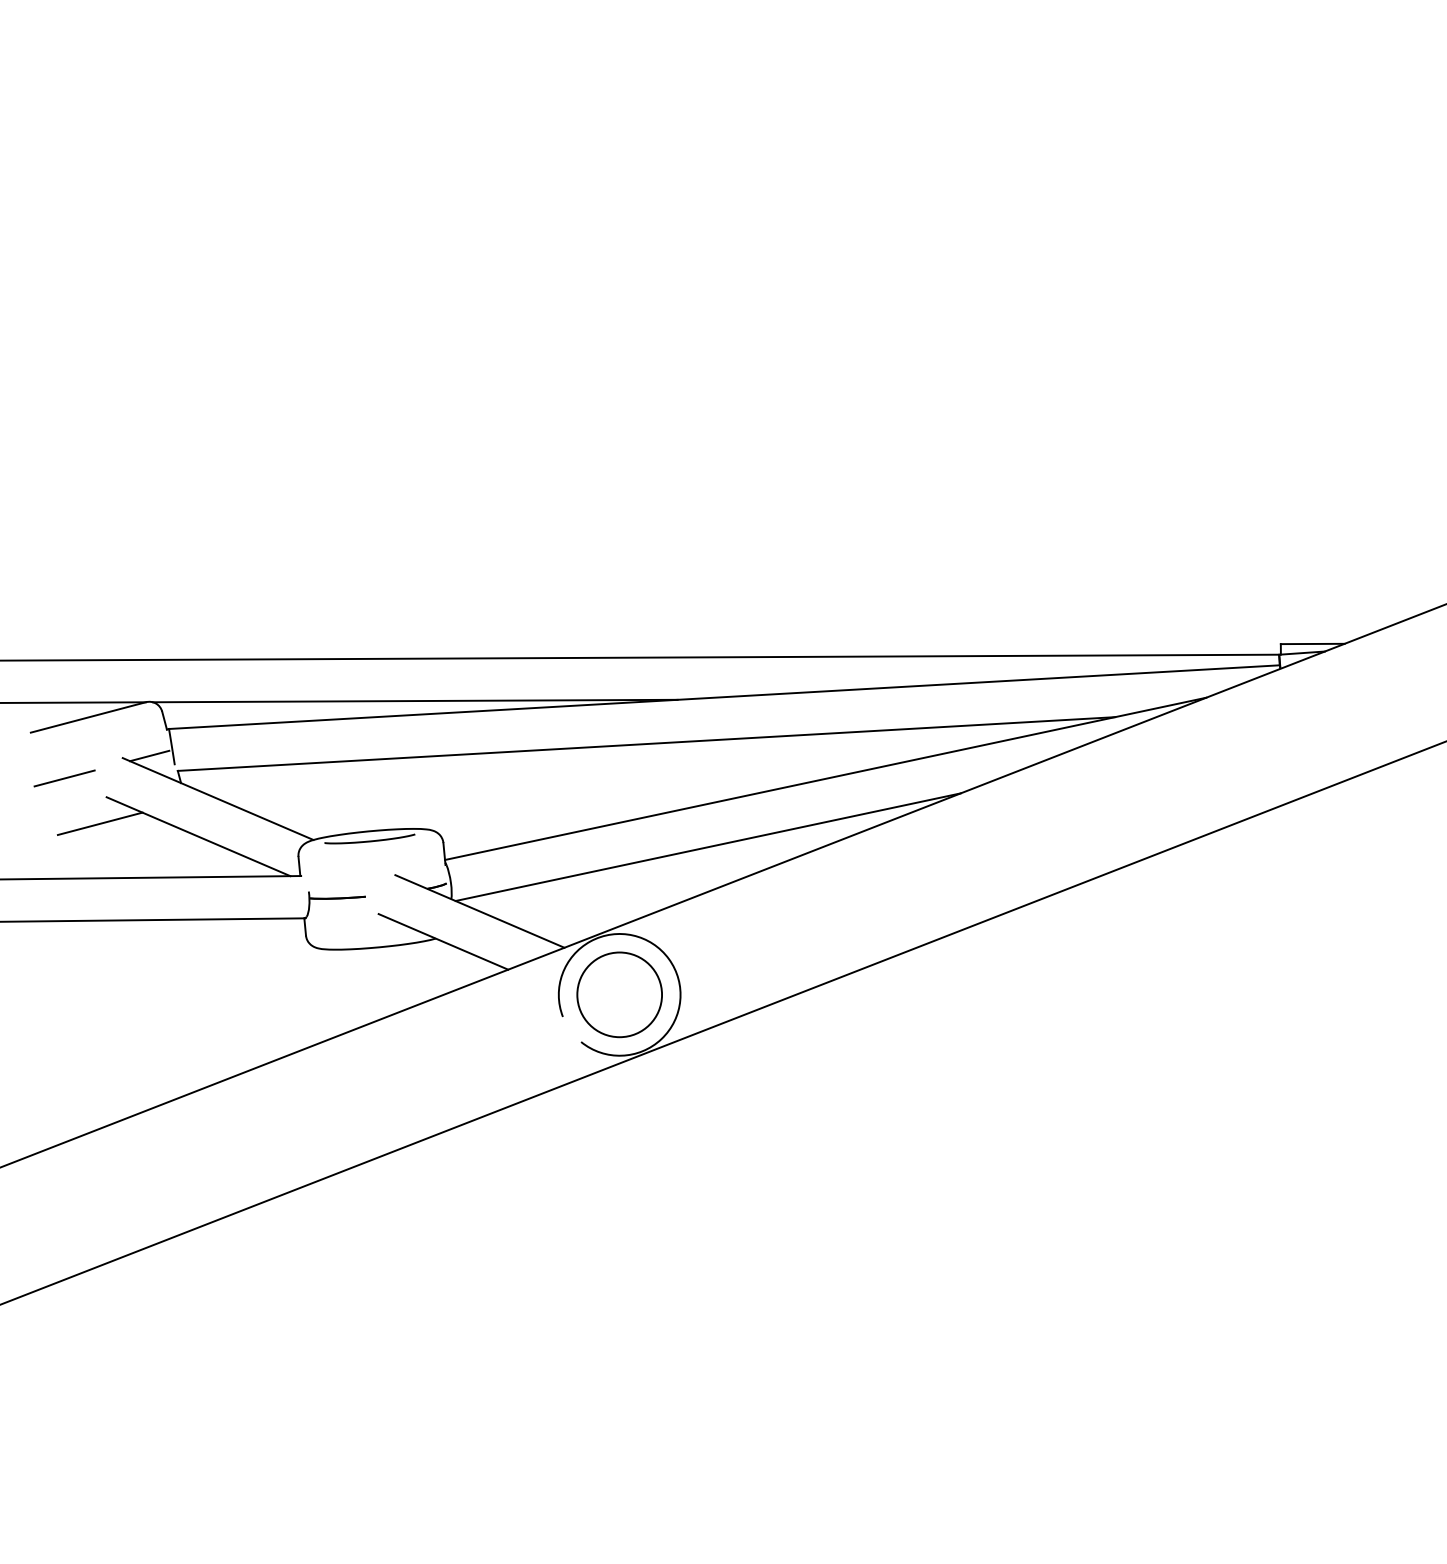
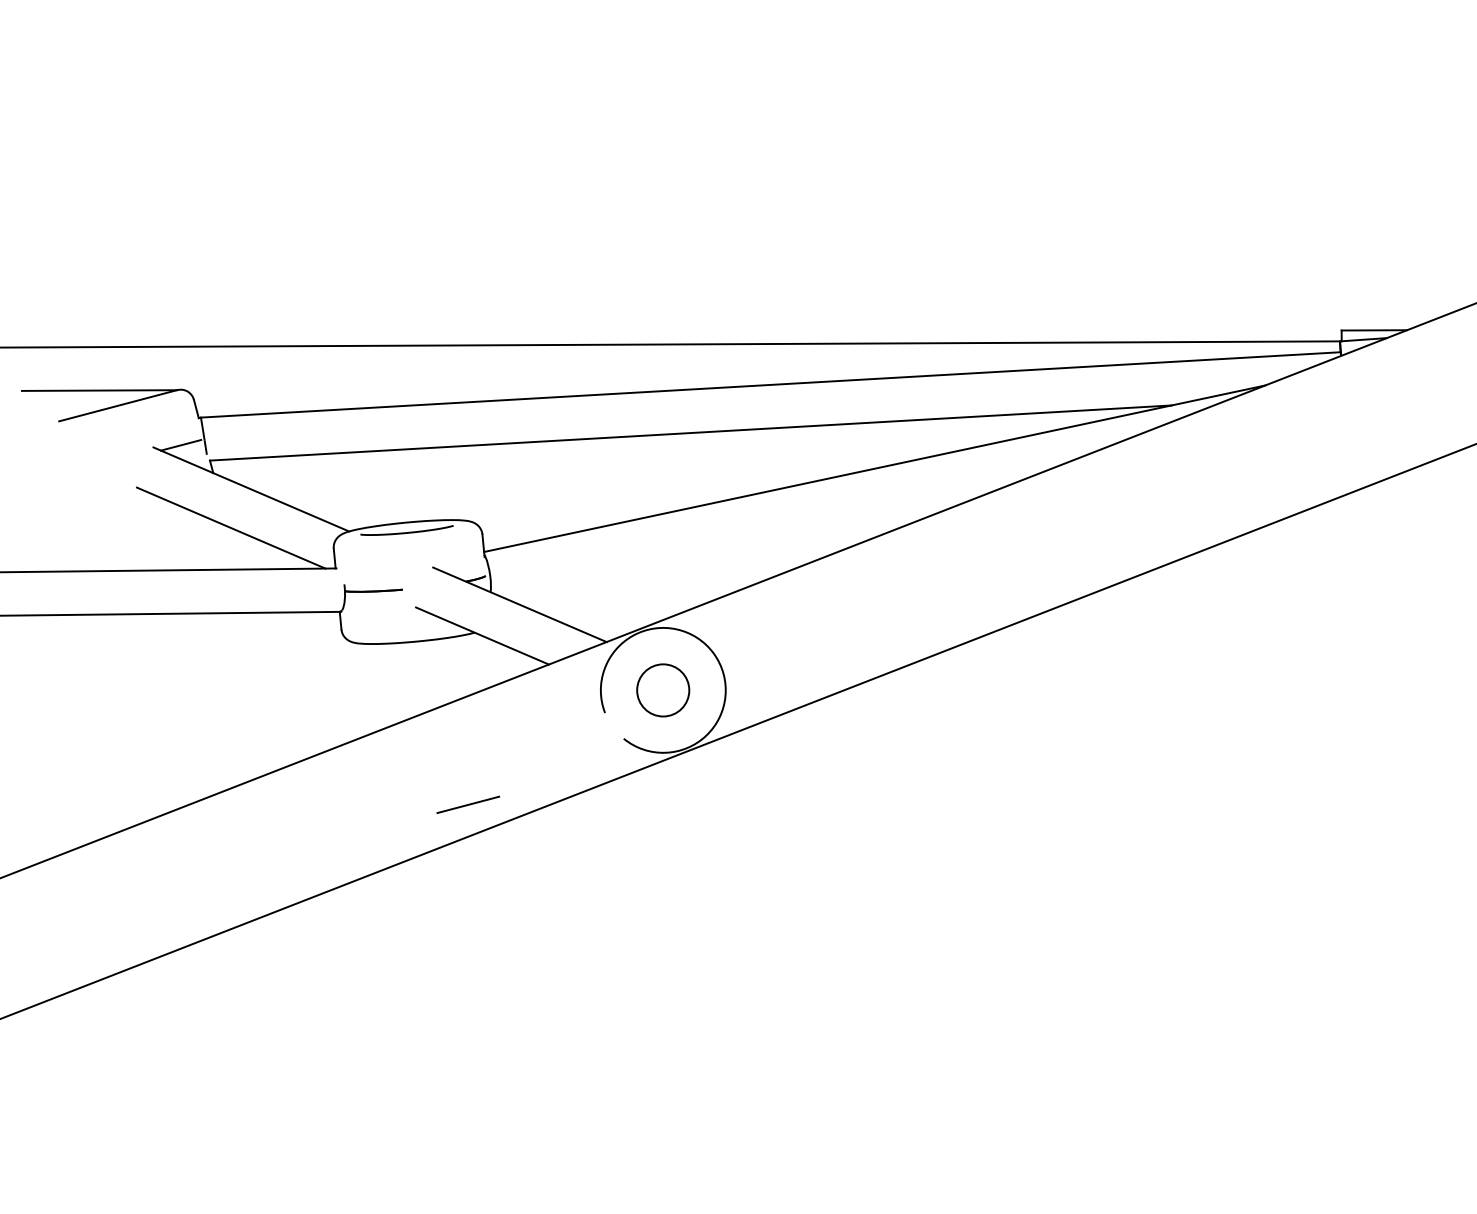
line: (414, 700) -> (452, 388), removed
line: (64, 778) -> (468, 804), moved
line: (99, 823) -> (129, 514), removed
line: (707, 847) -> (753, 539), removed
circle: (619, 994) -> (663, 690), size x0.6

